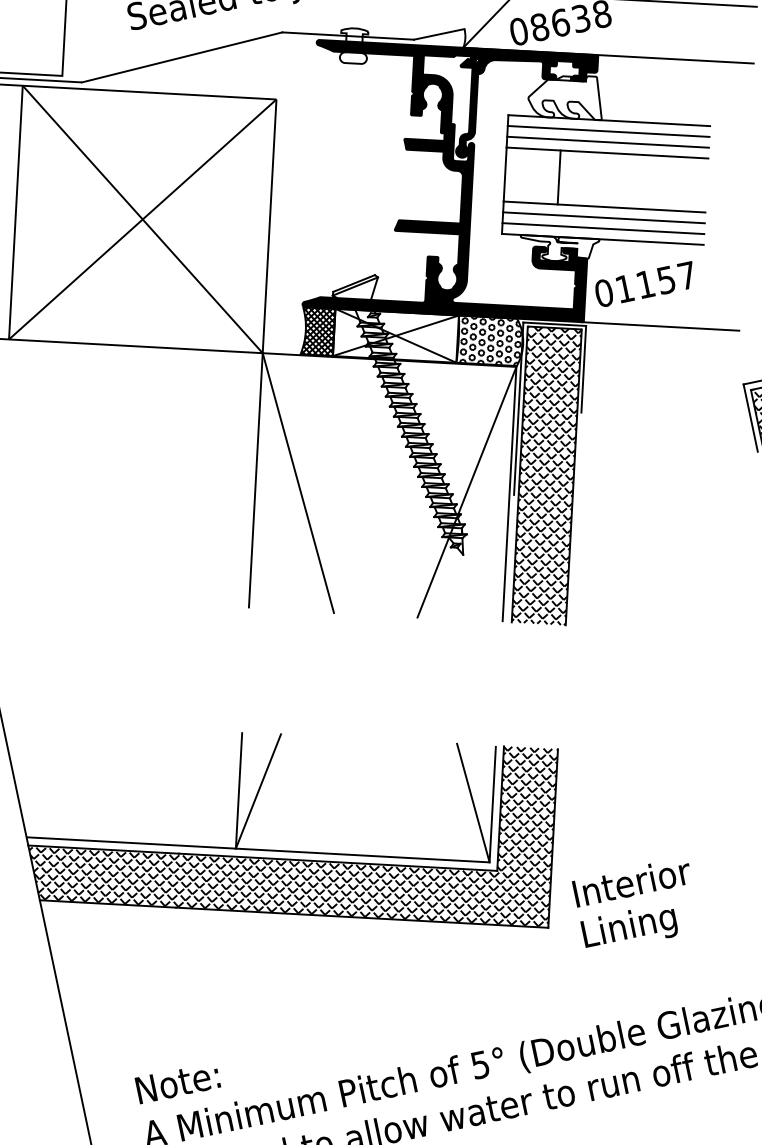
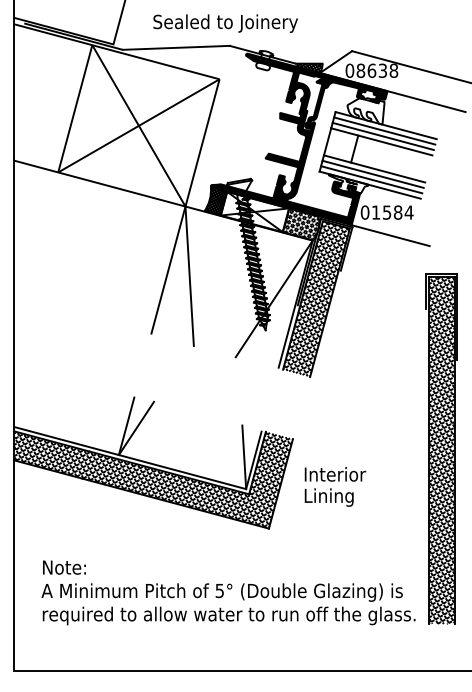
hatch: (439, 41) -> (308, 67), added
text: (667, 279) -> (398, 212), 01157 -> 01584
text: (637, 904) -> (335, 486), moved

